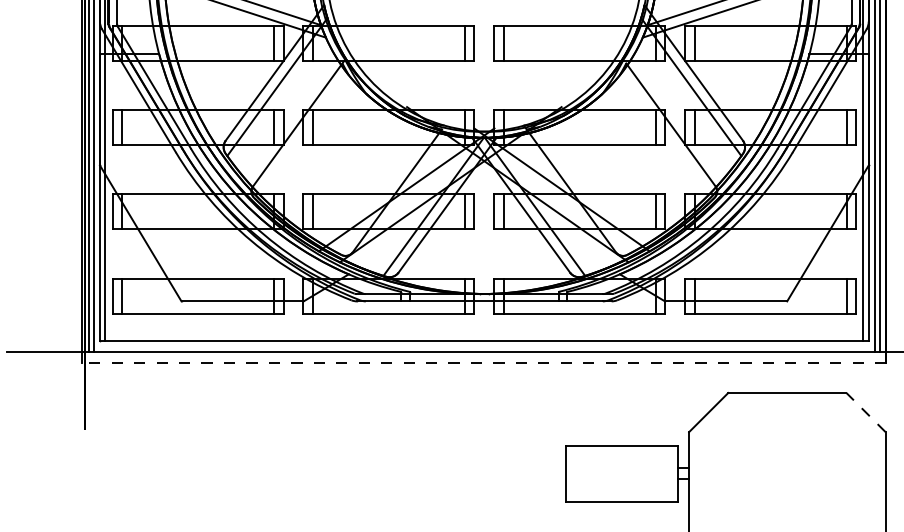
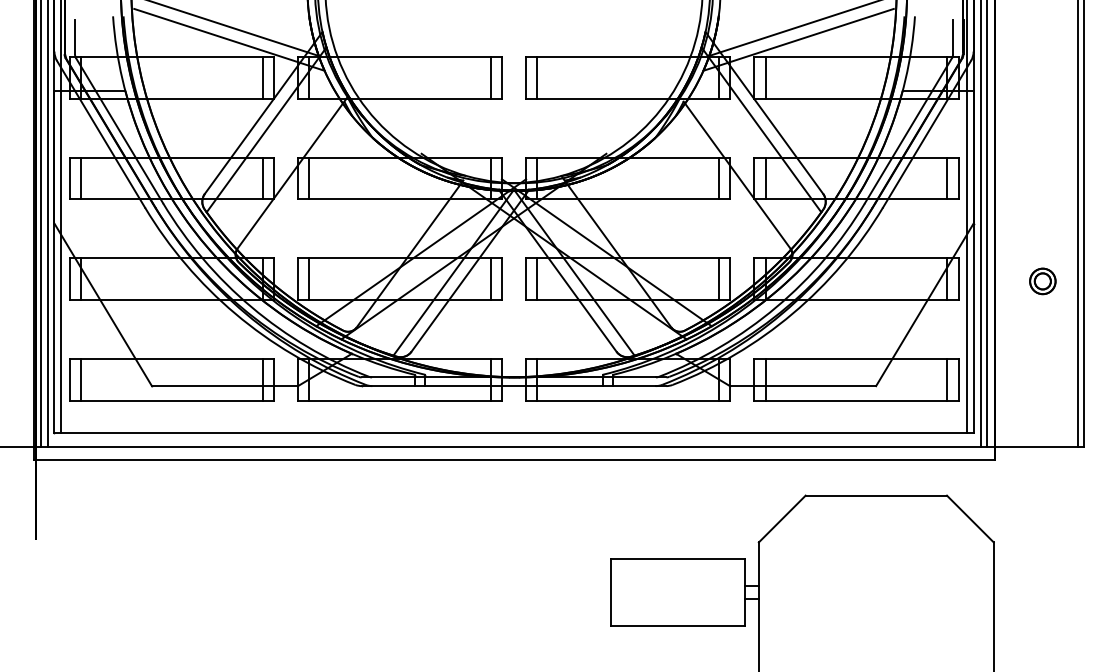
line: (484, 362) -> (514, 459), dashed -> solid
line: (866, 412) -> (970, 518), dashed -> solid

